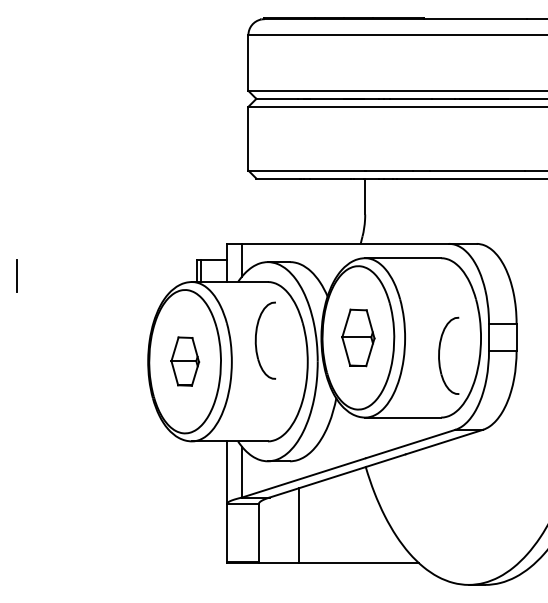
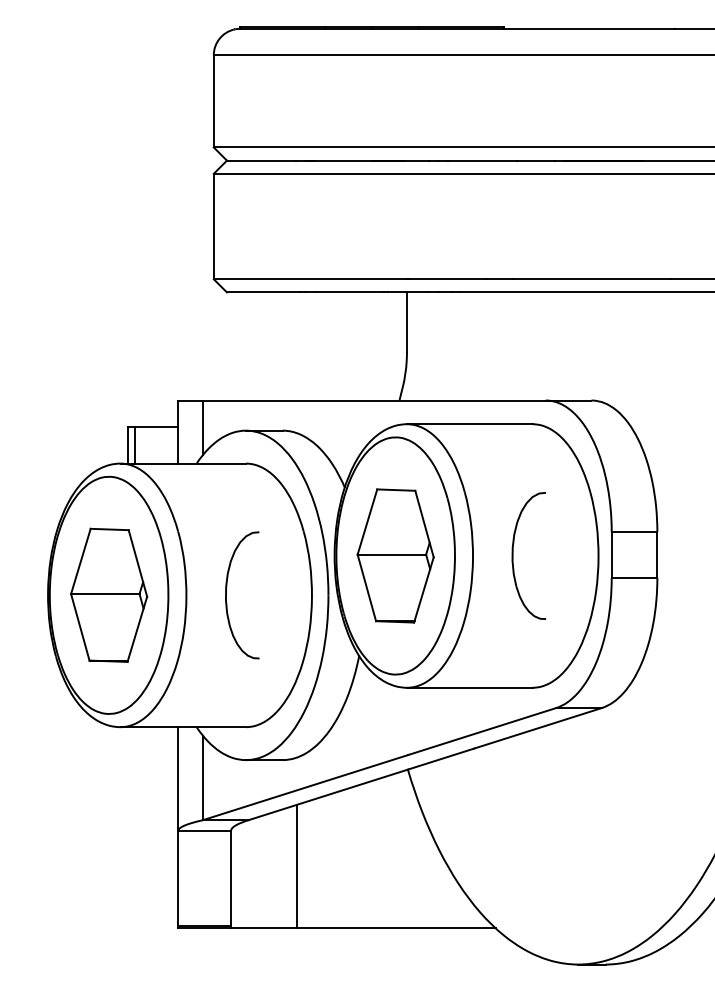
part: (358, 337) -> (395, 555), size x1.43
part: (256, 340) -> (227, 595), moved
part: (439, 355) -> (513, 555), moved
part: (185, 361) -> (109, 595), size x1.67

